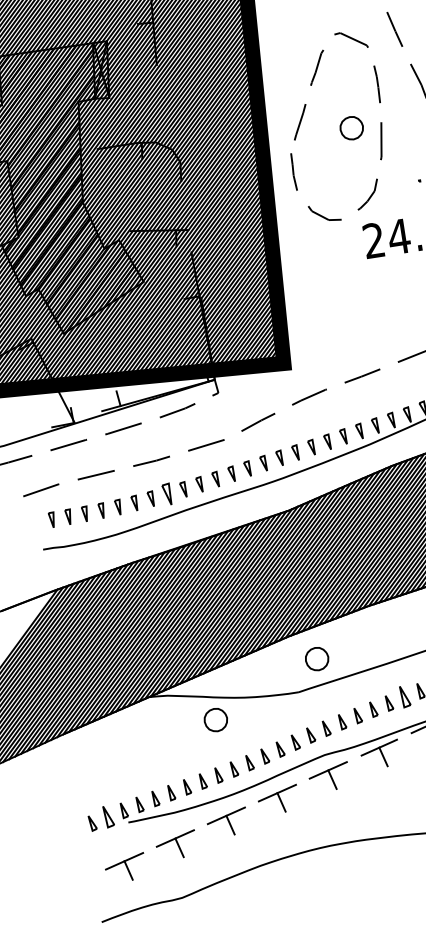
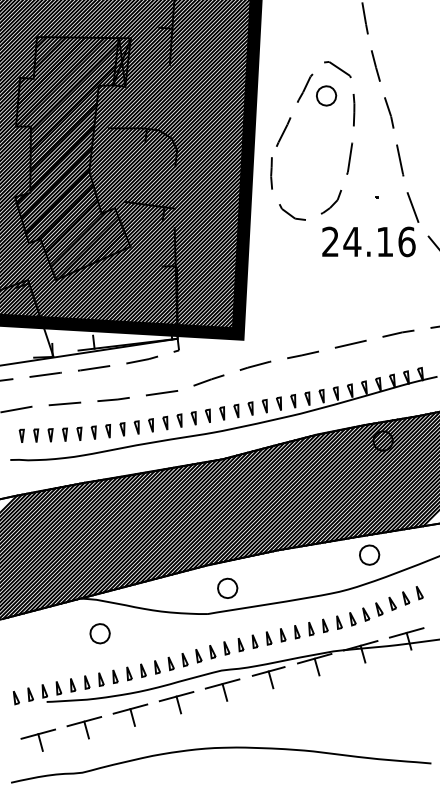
part: (351, 127) -> (326, 95), moved
part: (167, 494) -> (122, 429), size x0.71
part: (405, 697) -> (297, 632), size x0.71
part: (215, 719) -> (99, 633), moved
part: (108, 816) -> (30, 694), size x0.71

